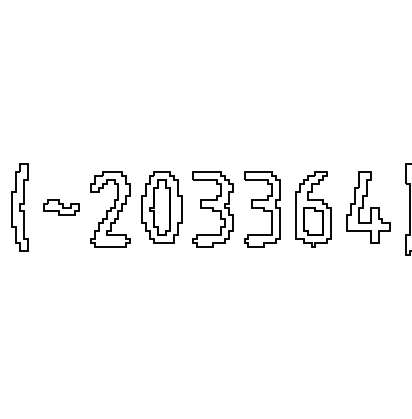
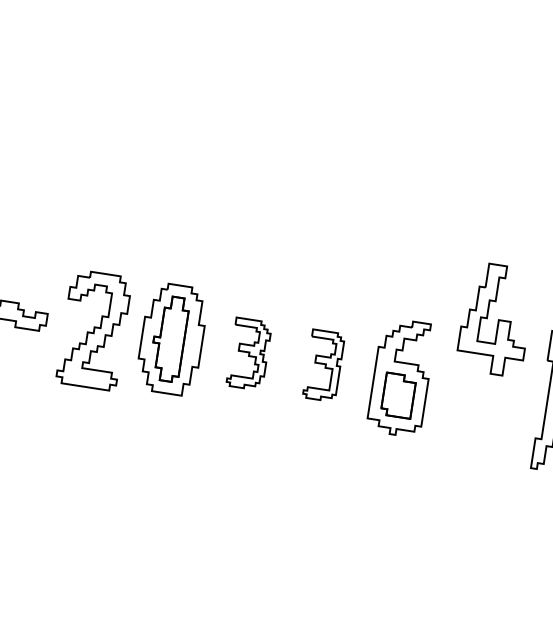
part: (368, 207) -> (495, 319), moved
part: (212, 209) -> (248, 354), size x0.6
part: (262, 209) -> (324, 365), size x0.6

